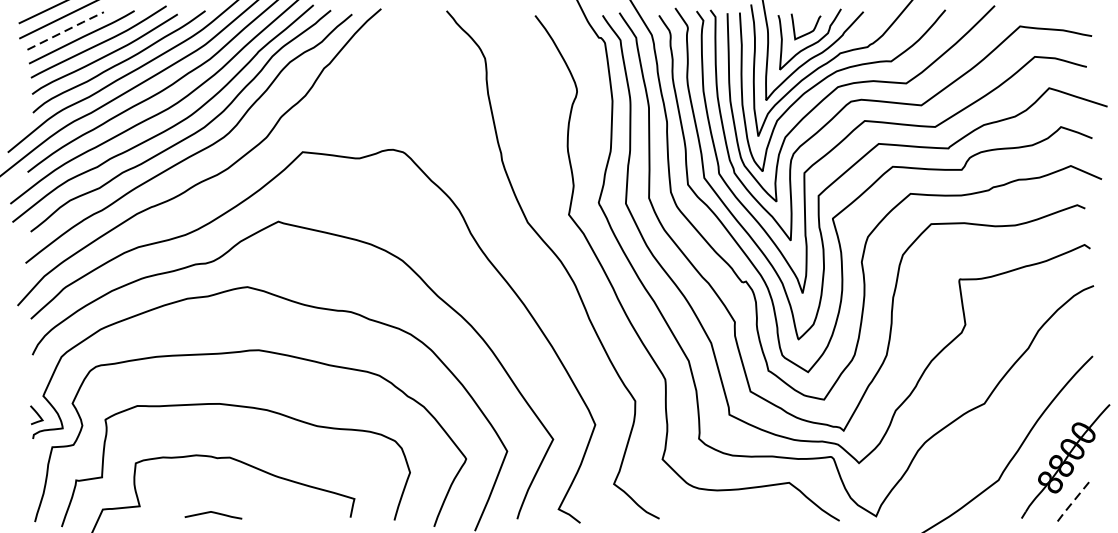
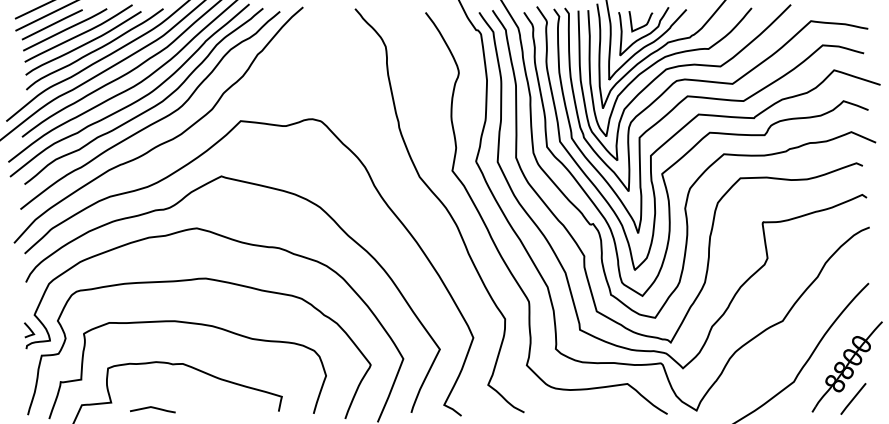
line: (65, 30) -> (52, 24), dashed -> solid
line: (1073, 502) -> (853, 399), dashed -> solid
curve: (213, 513) -> (152, 408), moved

